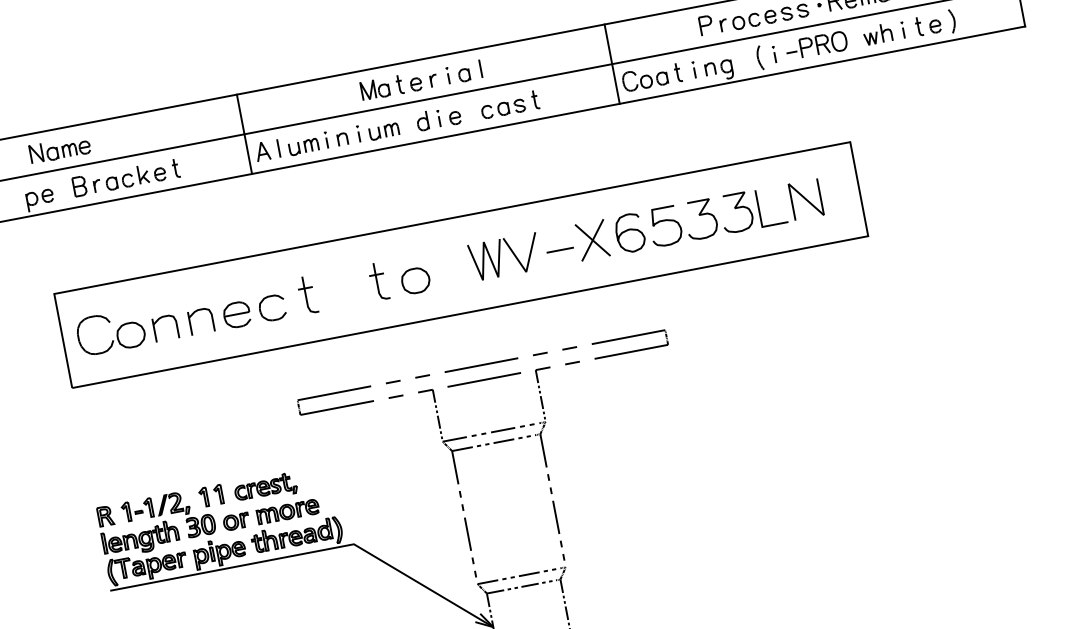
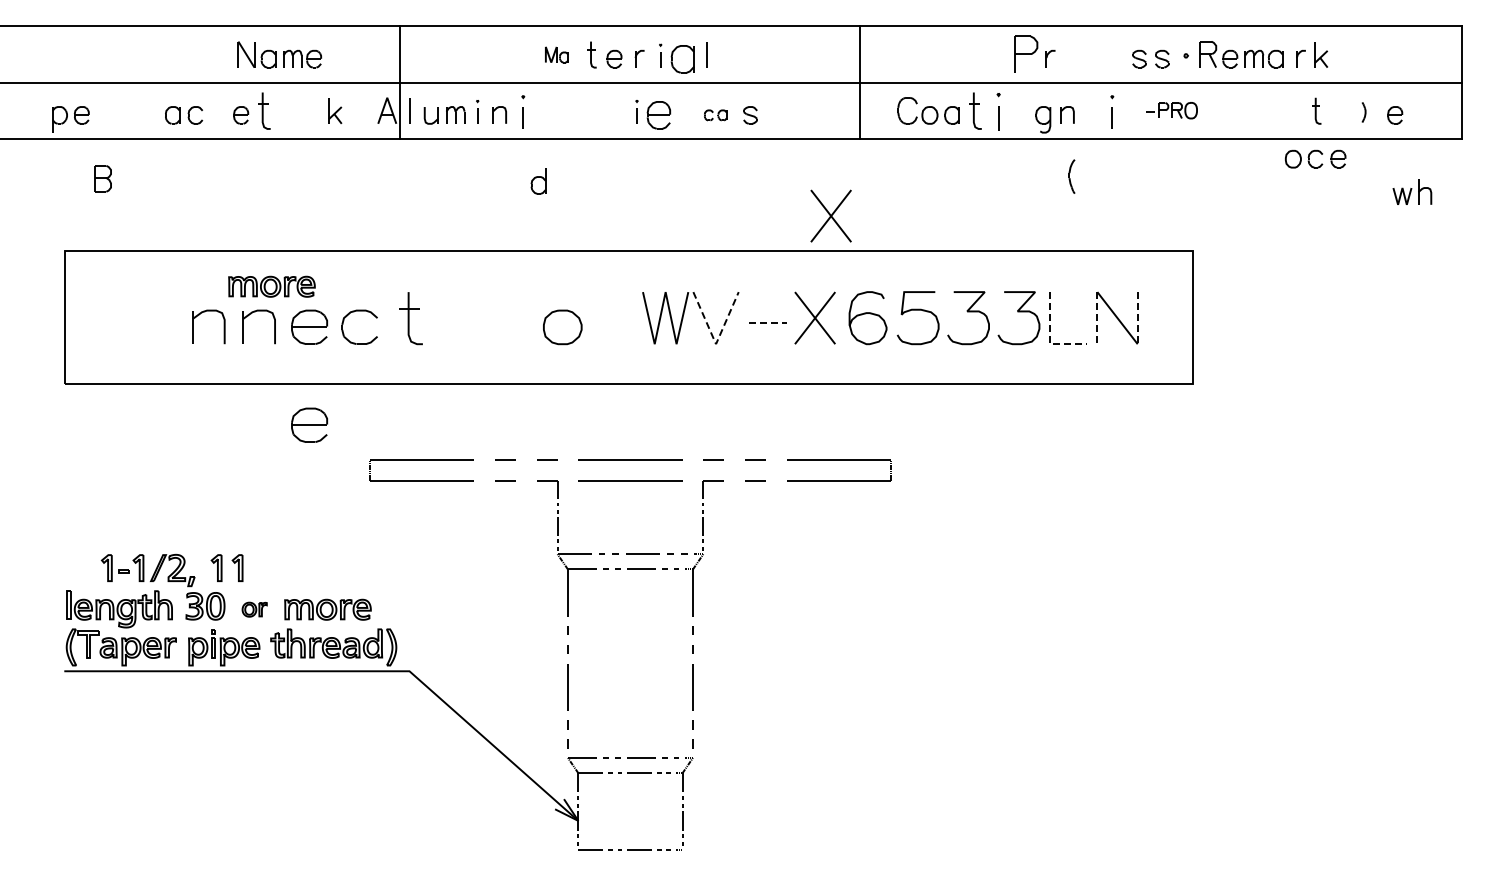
part: (754, 19) -> (1315, 158), moved
part: (952, 21) -> (1363, 112), size x0.6
part: (705, 25) -> (1025, 54), size x1.4
part: (935, 26) -> (1395, 115), moved
part: (902, 29) -> (1293, 111), removed
part: (877, 33) -> (1412, 191), moved
part: (816, 45) -> (1171, 110), size x0.6
part: (774, 54) -> (1111, 111), size x1.4
part: (759, 58) -> (1071, 176), moved
line: (612, 64) -> (859, 82), moved
part: (710, 68) -> (1067, 114), moved
part: (693, 69) -> (997, 111), size x1.6
part: (678, 72) -> (975, 110), size x1.4
part: (464, 74) -> (682, 58), size x1.6
part: (374, 88) -> (556, 54), size x0.6
part: (535, 99) -> (773, 110), removed
part: (495, 110) -> (715, 115), size x0.6
part: (455, 118) -> (659, 115), size x1.6
part: (422, 121) -> (538, 181), moved
part: (384, 131) -> (558, 115), removed
part: (358, 133) -> (522, 111), size x1.4
line: (244, 134) -> (399, 82), moved
part: (59, 149) -> (279, 54), moved
part: (589, 165) -> (830, 215), added
part: (176, 167) -> (264, 110), size x1.4
part: (143, 174) -> (335, 110), moved
part: (97, 185) -> (152, 114), removed
part: (79, 186) -> (102, 178), moved
line: (820, 197) -> (1137, 318), solid -> dashed
line: (792, 202) -> (1097, 318), solid -> dashed
line: (761, 222) -> (1050, 337), solid -> dashed
line: (560, 250) -> (768, 323), solid -> dashed
line: (526, 272) -> (716, 344), solid -> dashed
part: (378, 281) -> (511, 318), removed
part: (204, 291) -> (271, 286), added
part: (116, 332) -> (140, 320), removed
part: (250, 383) -> (309, 424), added
part: (265, 488) -> (303, 571), removed
part: (105, 515) -> (77, 567), removed
part: (236, 521) -> (254, 609), size x0.7

